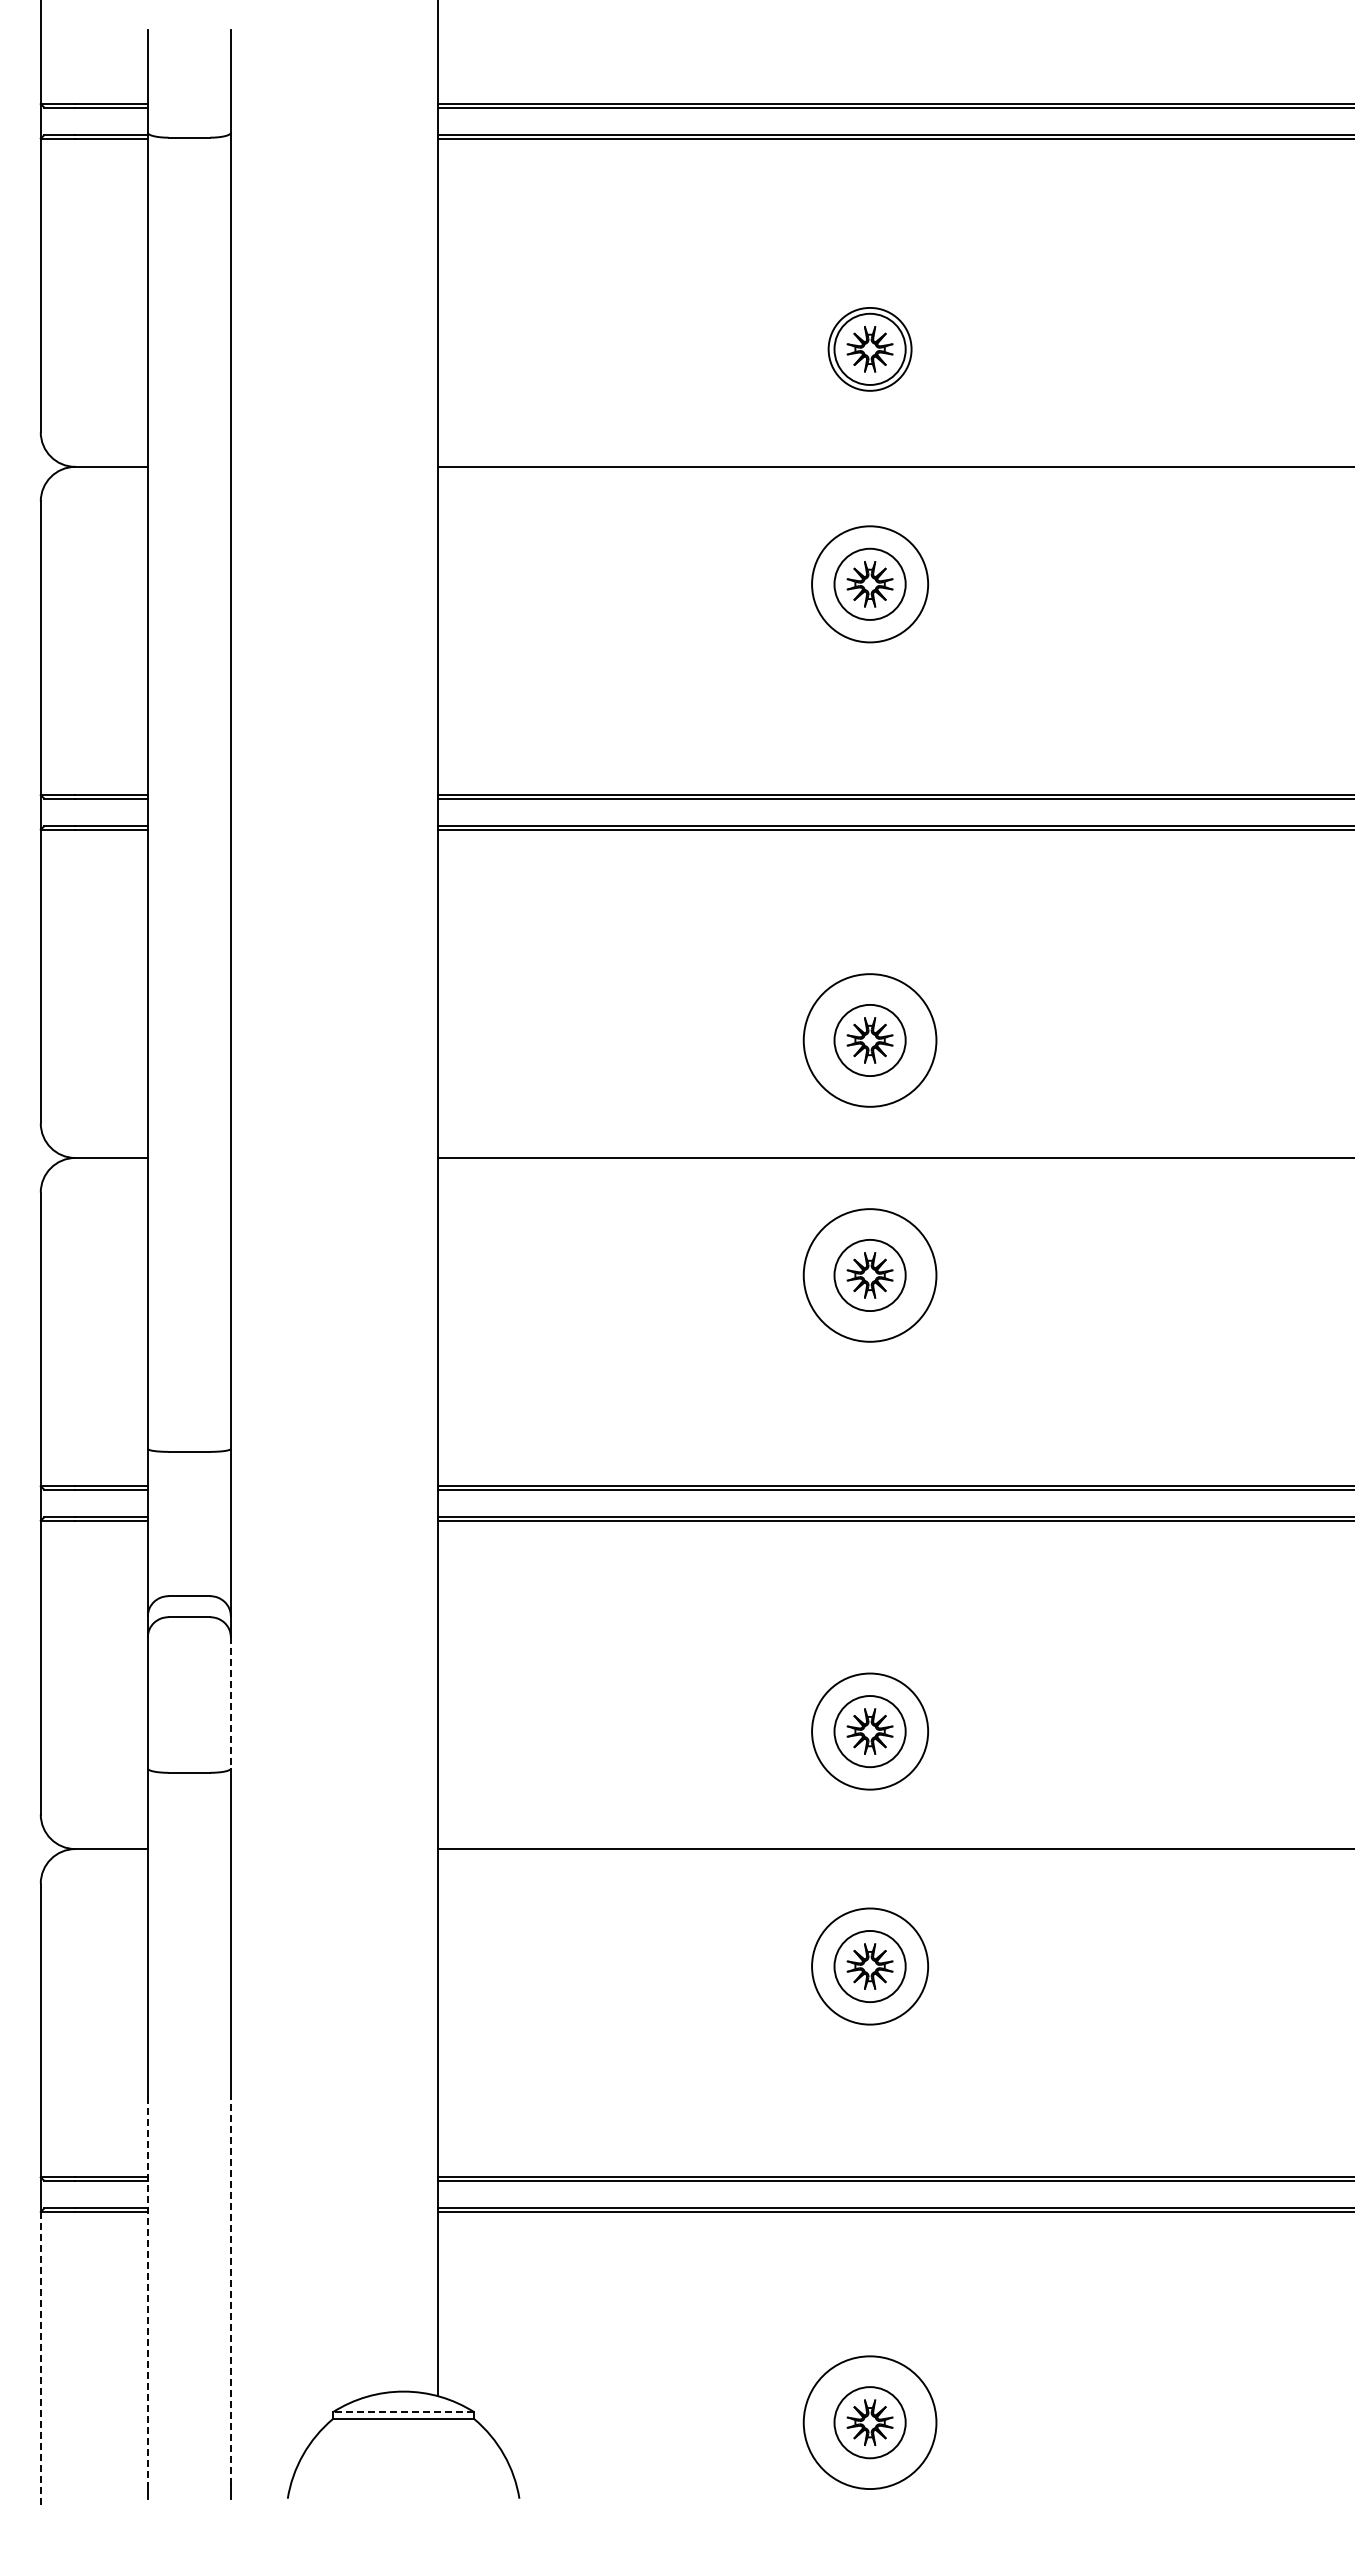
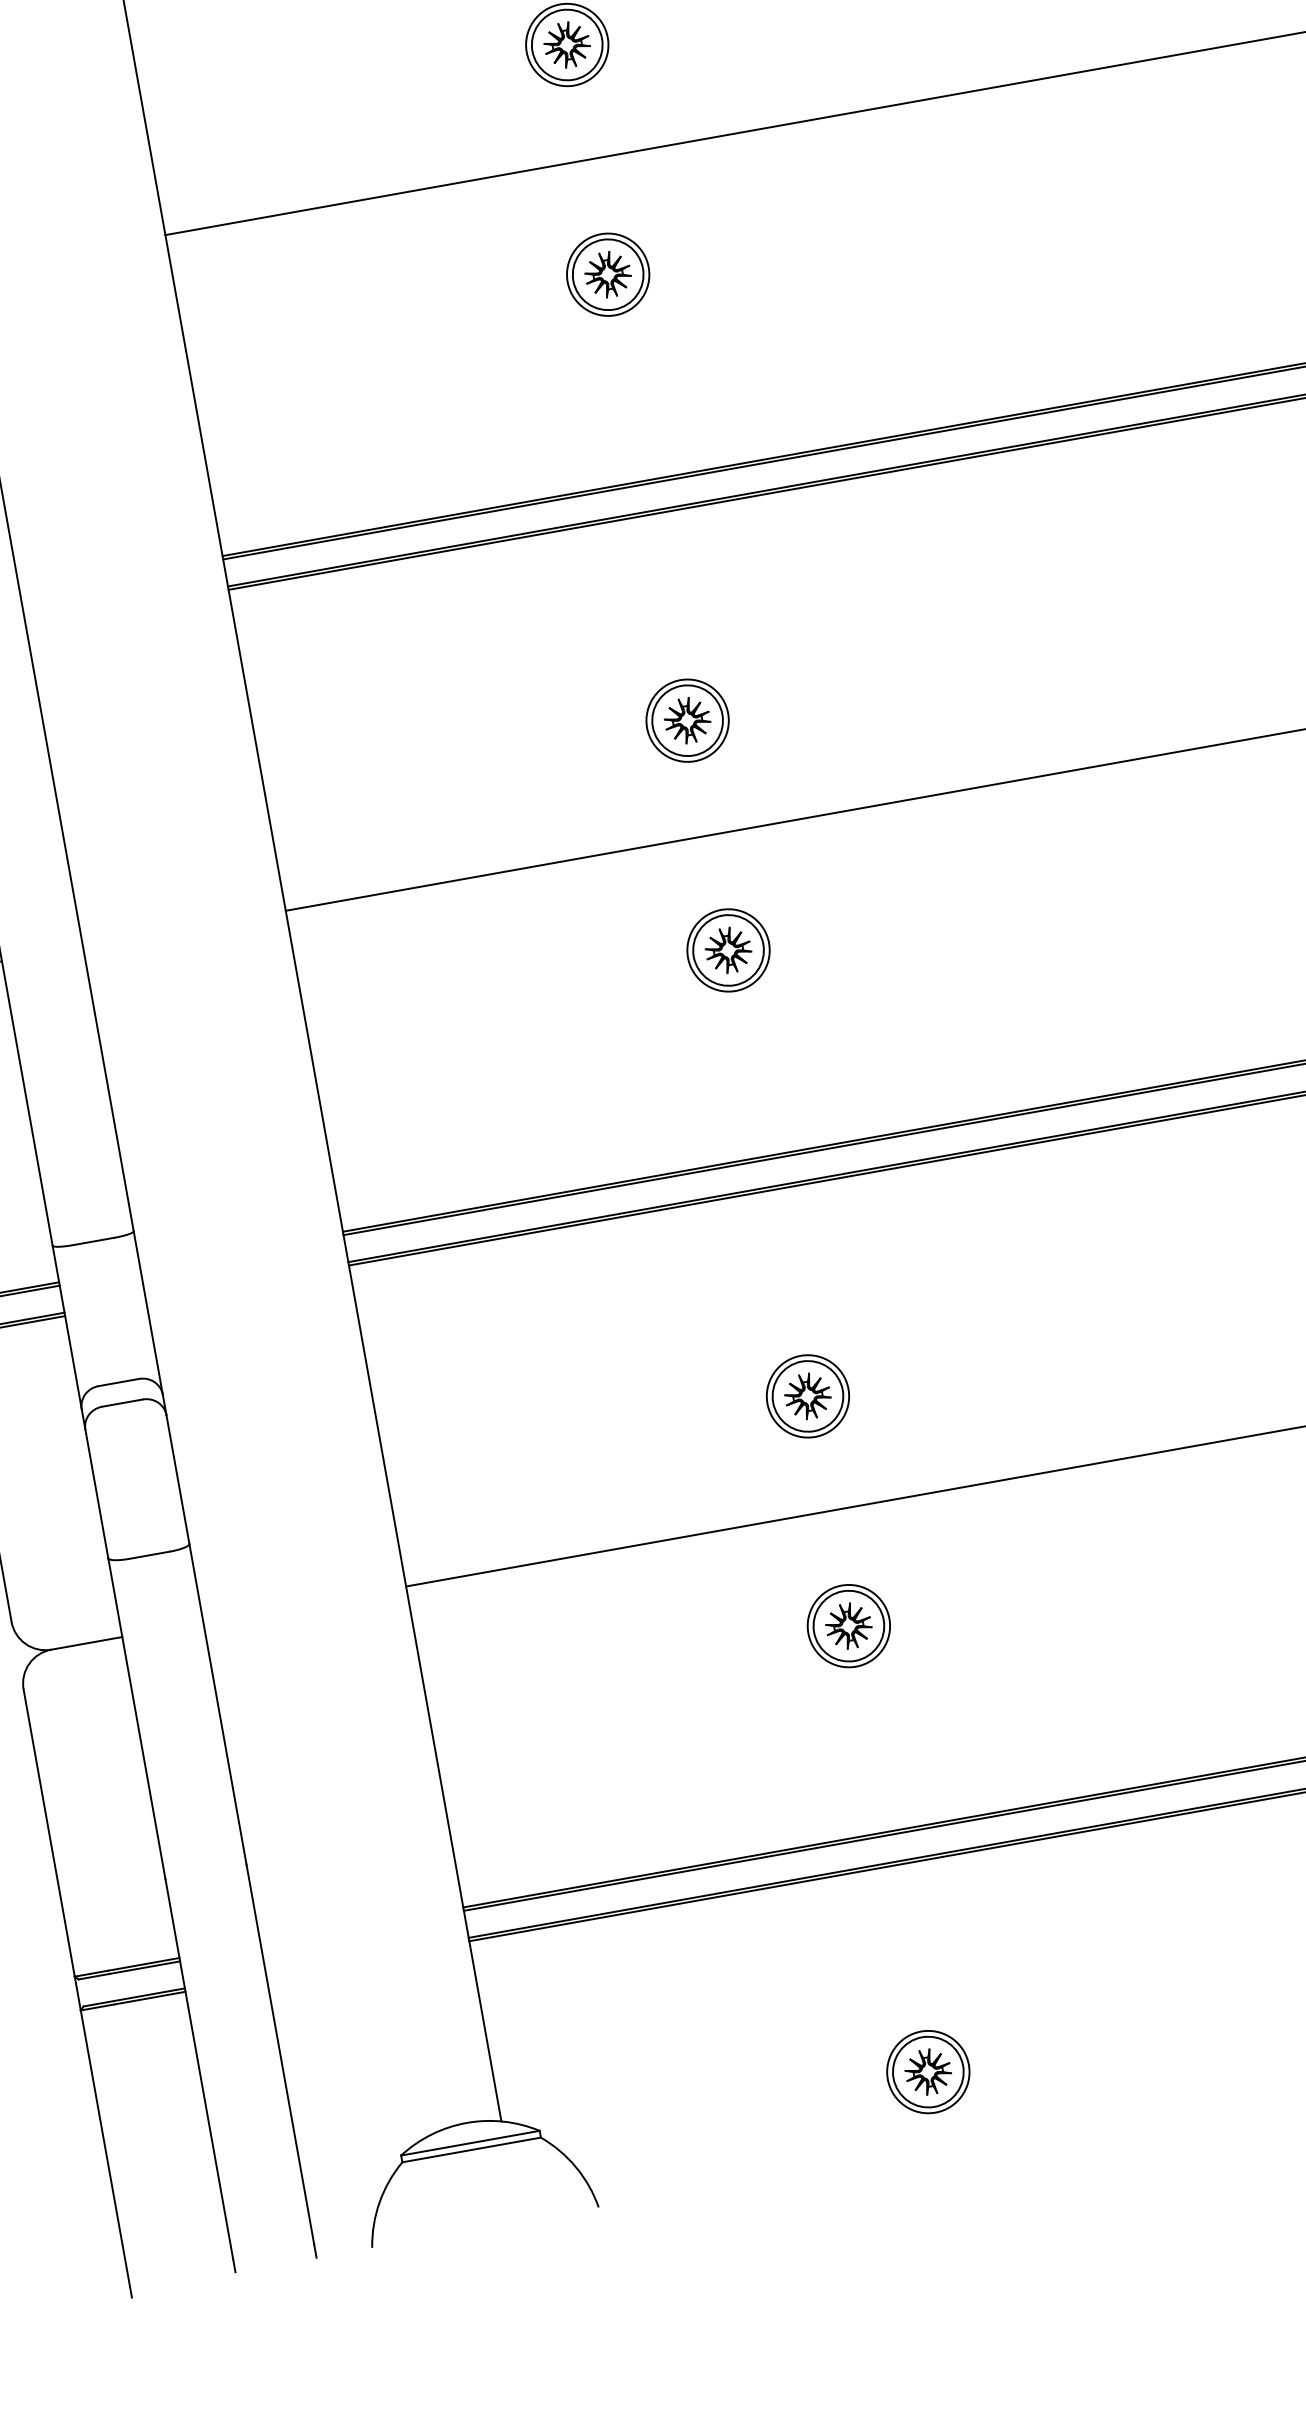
circle: (869, 583) -> (607, 274), size x0.71
circle: (869, 1040) -> (687, 720), size x0.62
circle: (869, 1275) -> (727, 950), size x0.62
line: (230, 1702) -> (177, 1479), dashed -> solid
circle: (869, 1731) -> (807, 1396), size x0.71
circle: (869, 1966) -> (848, 1626), size x0.71
line: (230, 2290) -> (279, 2054), dashed -> solid
line: (147, 2291) -> (198, 2069), dashed -> solid
line: (40, 2358) -> (106, 2153), dashed -> solid
line: (403, 2412) -> (470, 2143), dashed -> solid
circle: (869, 2422) -> (927, 2072), size x0.62

